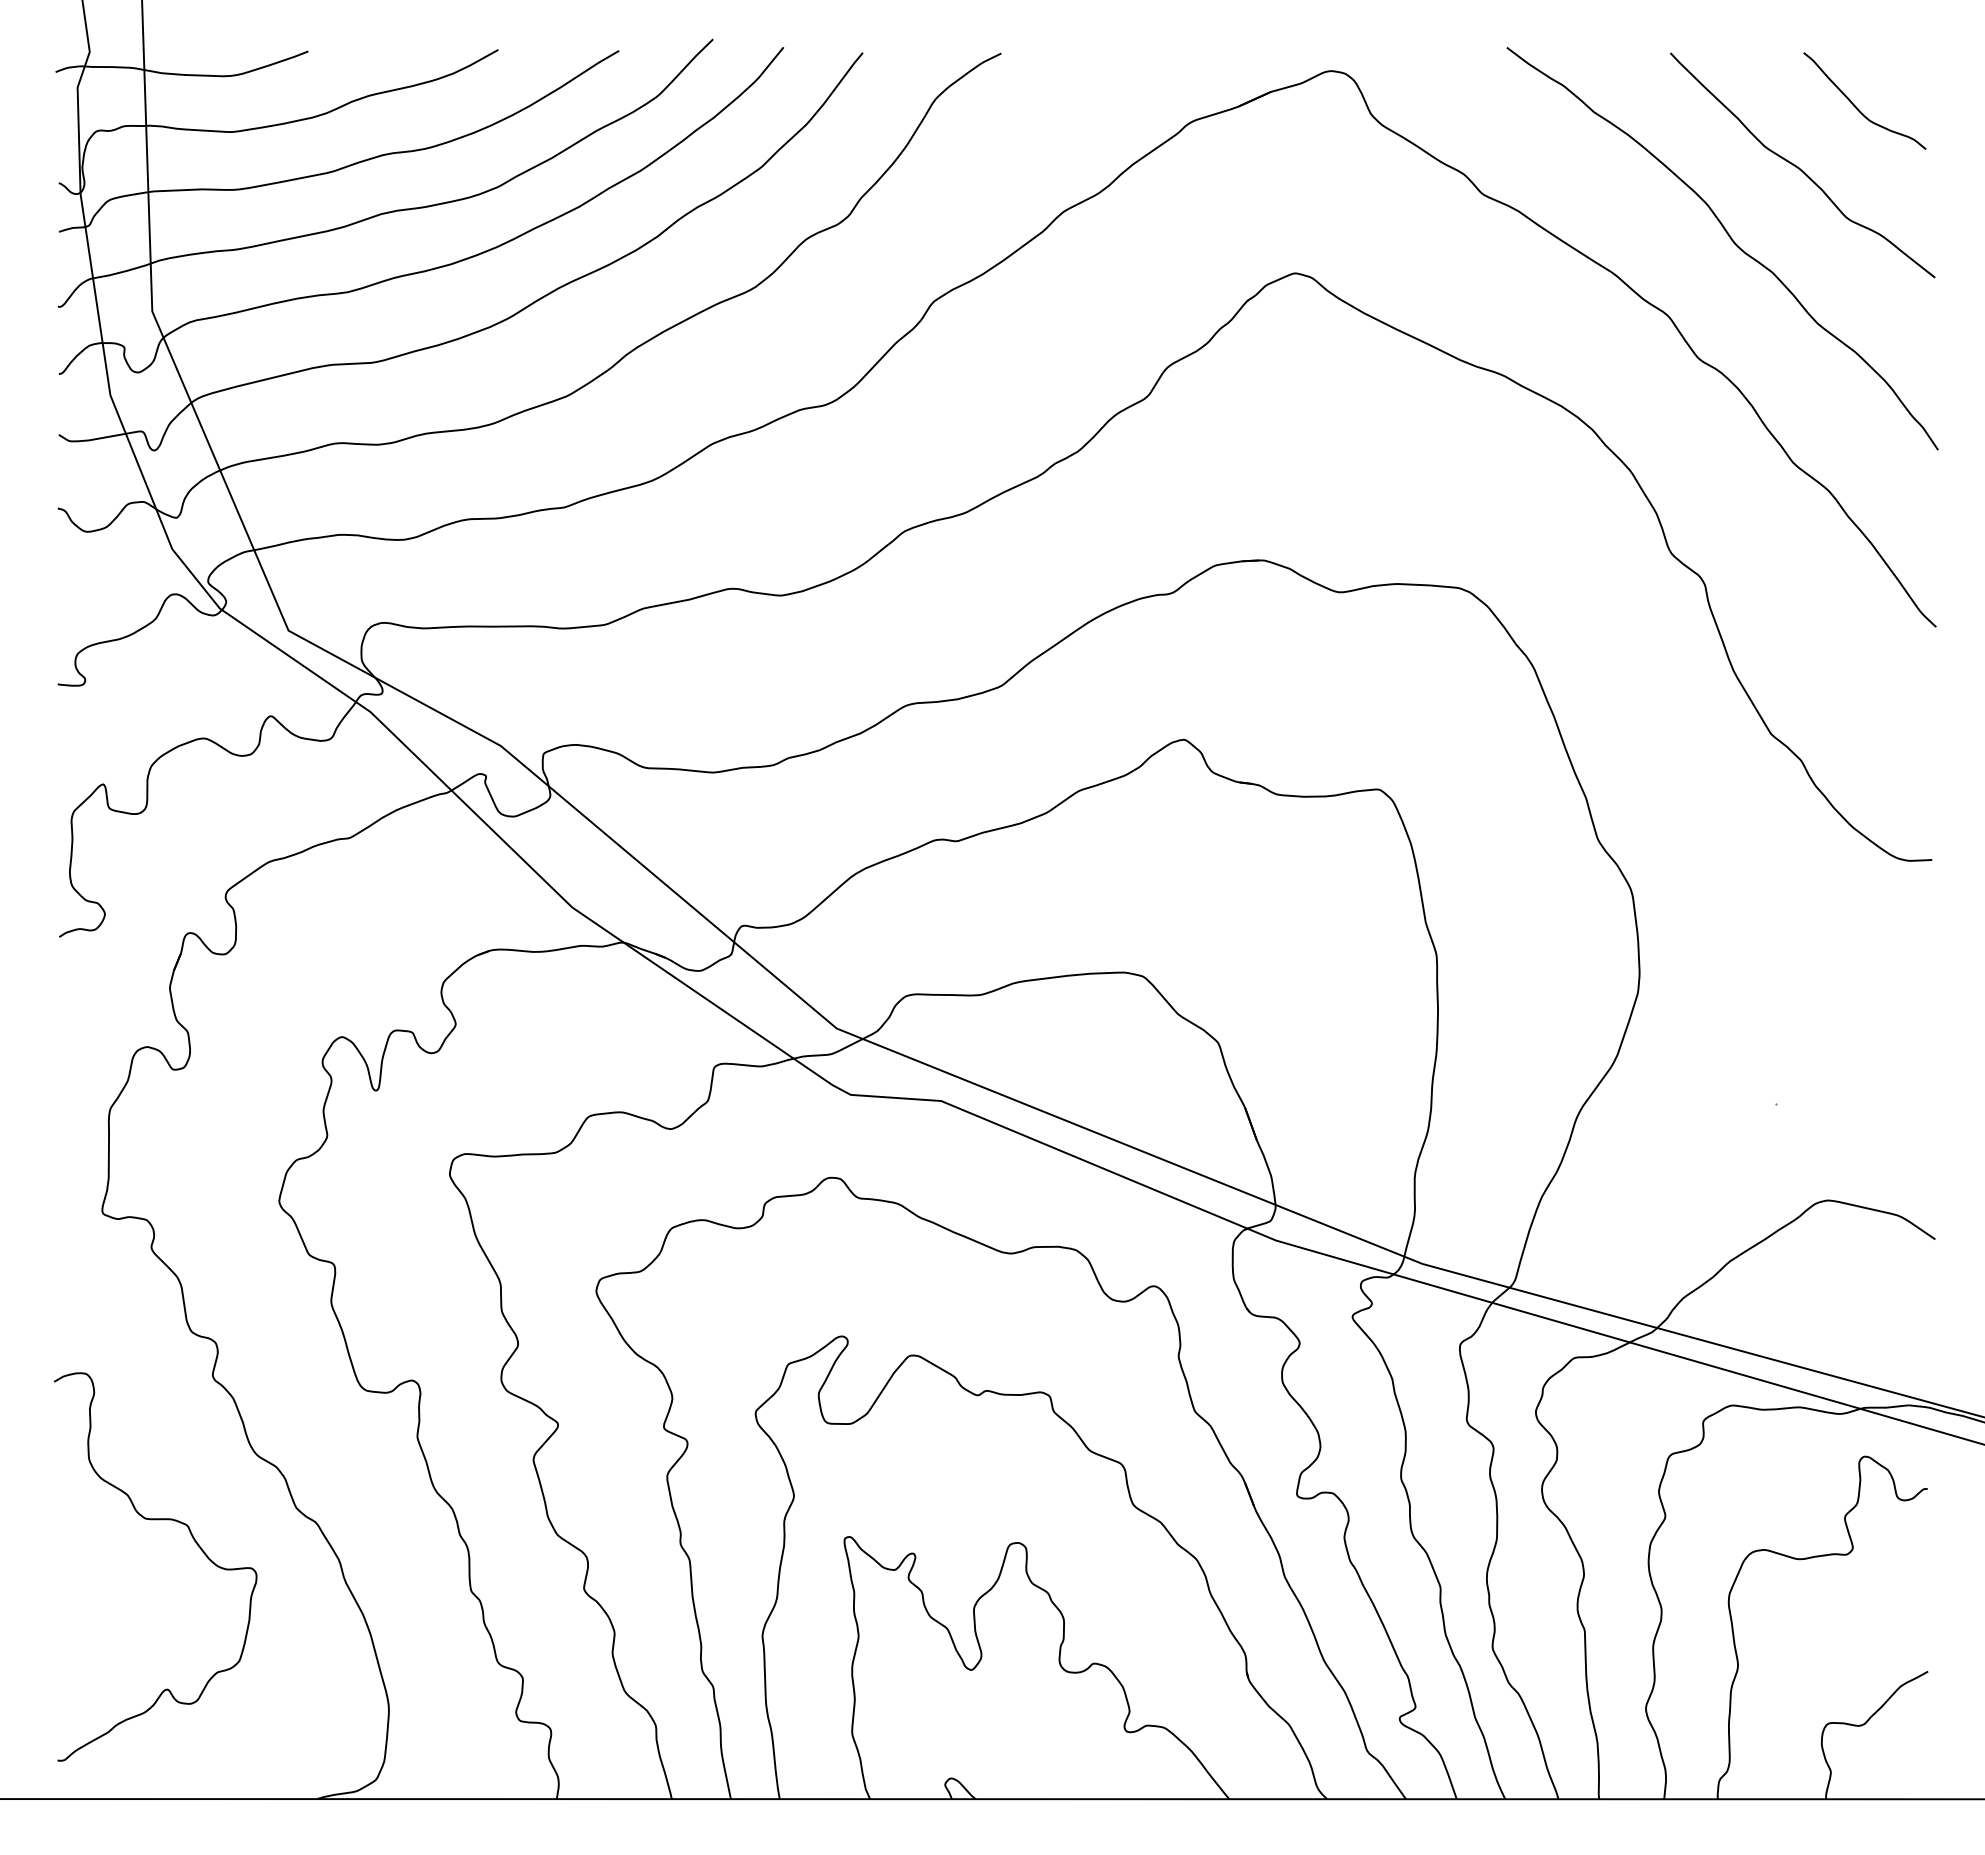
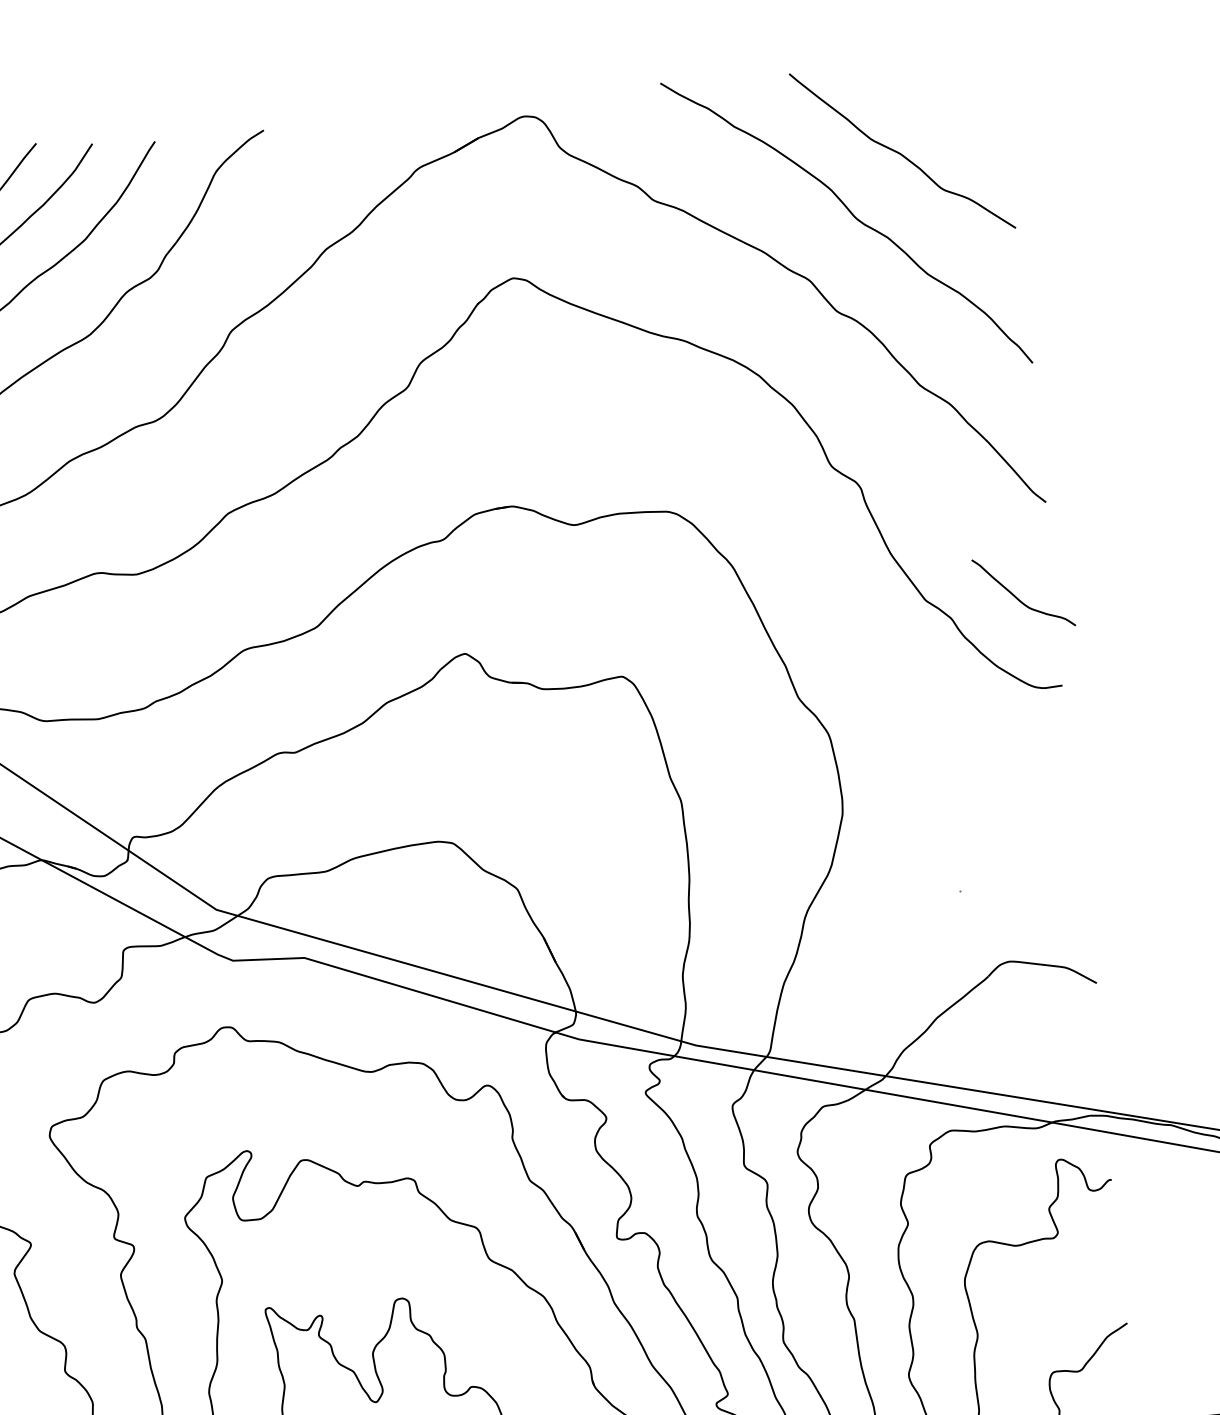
curve: (1857, 107) -> (1018, 598), moved

